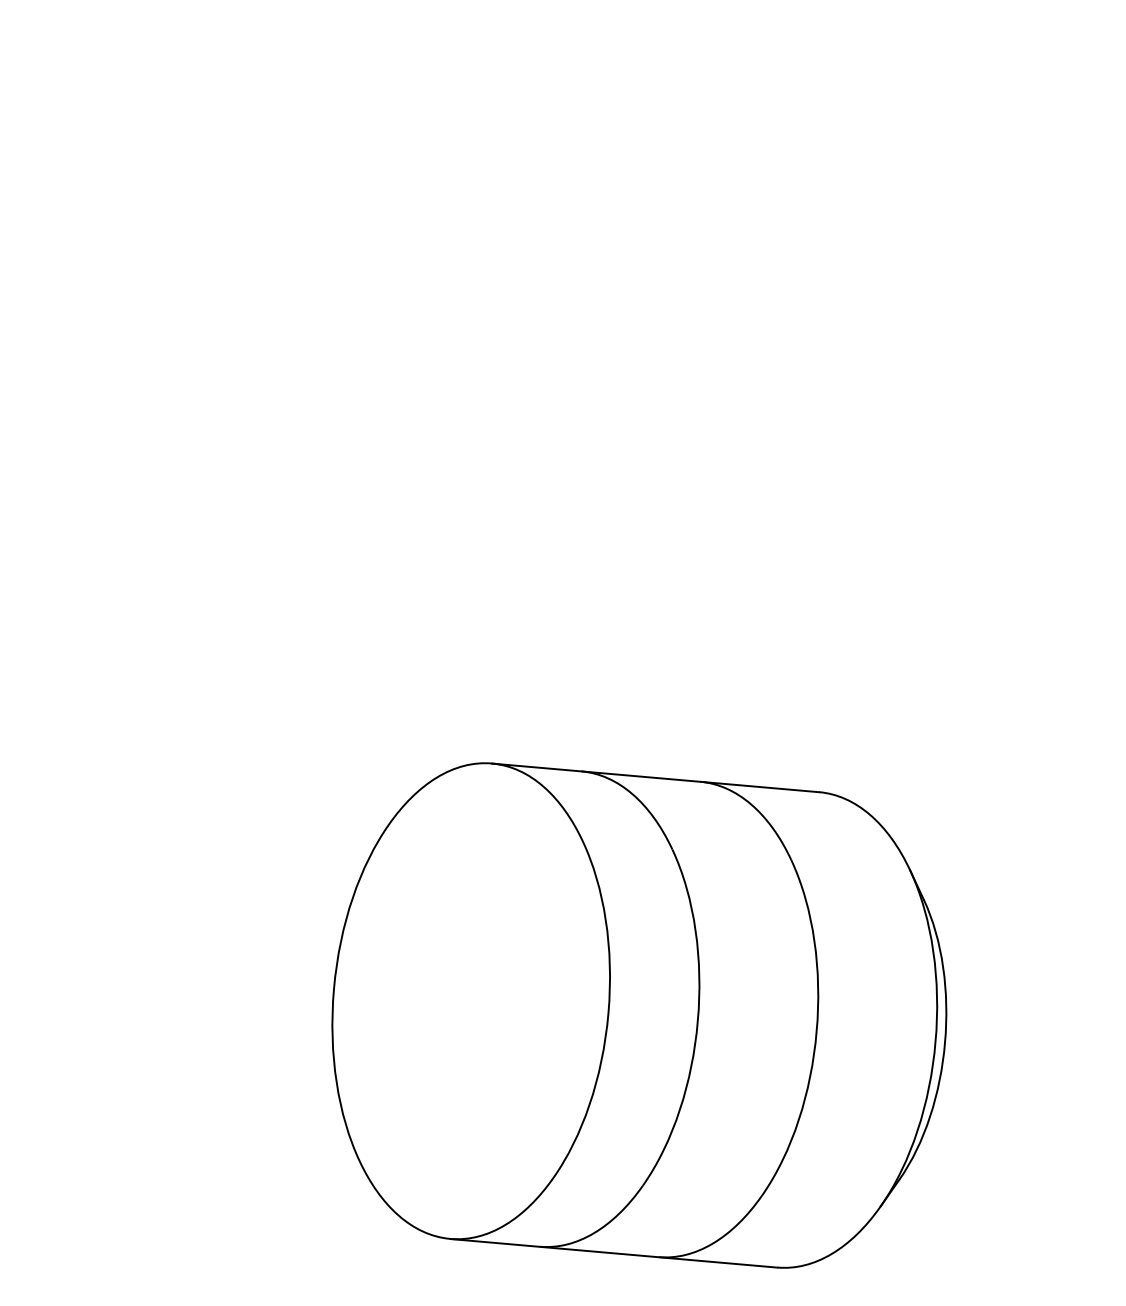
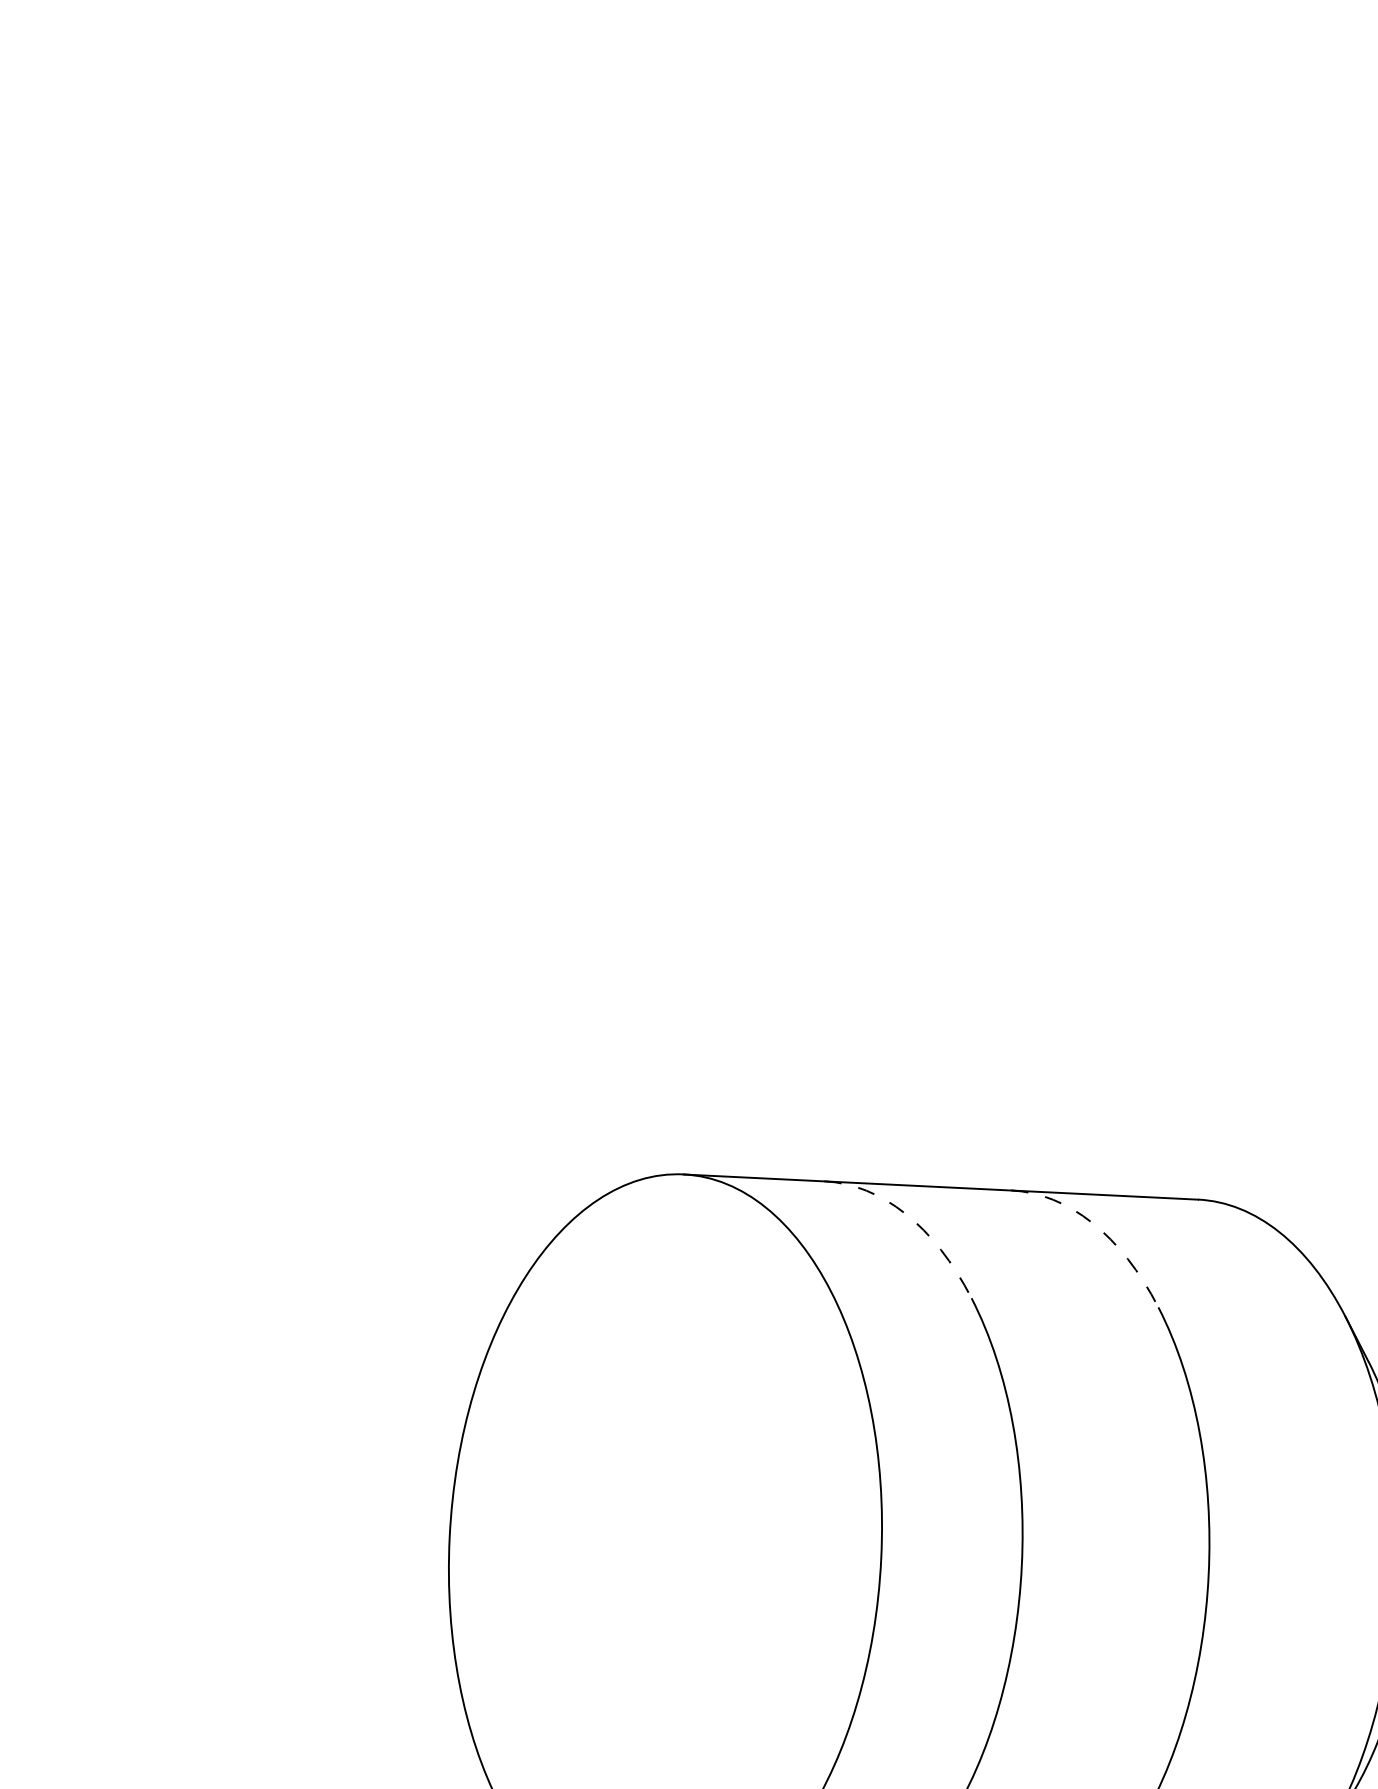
arc: (636, 797) -> (912, 1218), solid -> dashed
arc: (755, 808) -> (1099, 1229), solid -> dashed

